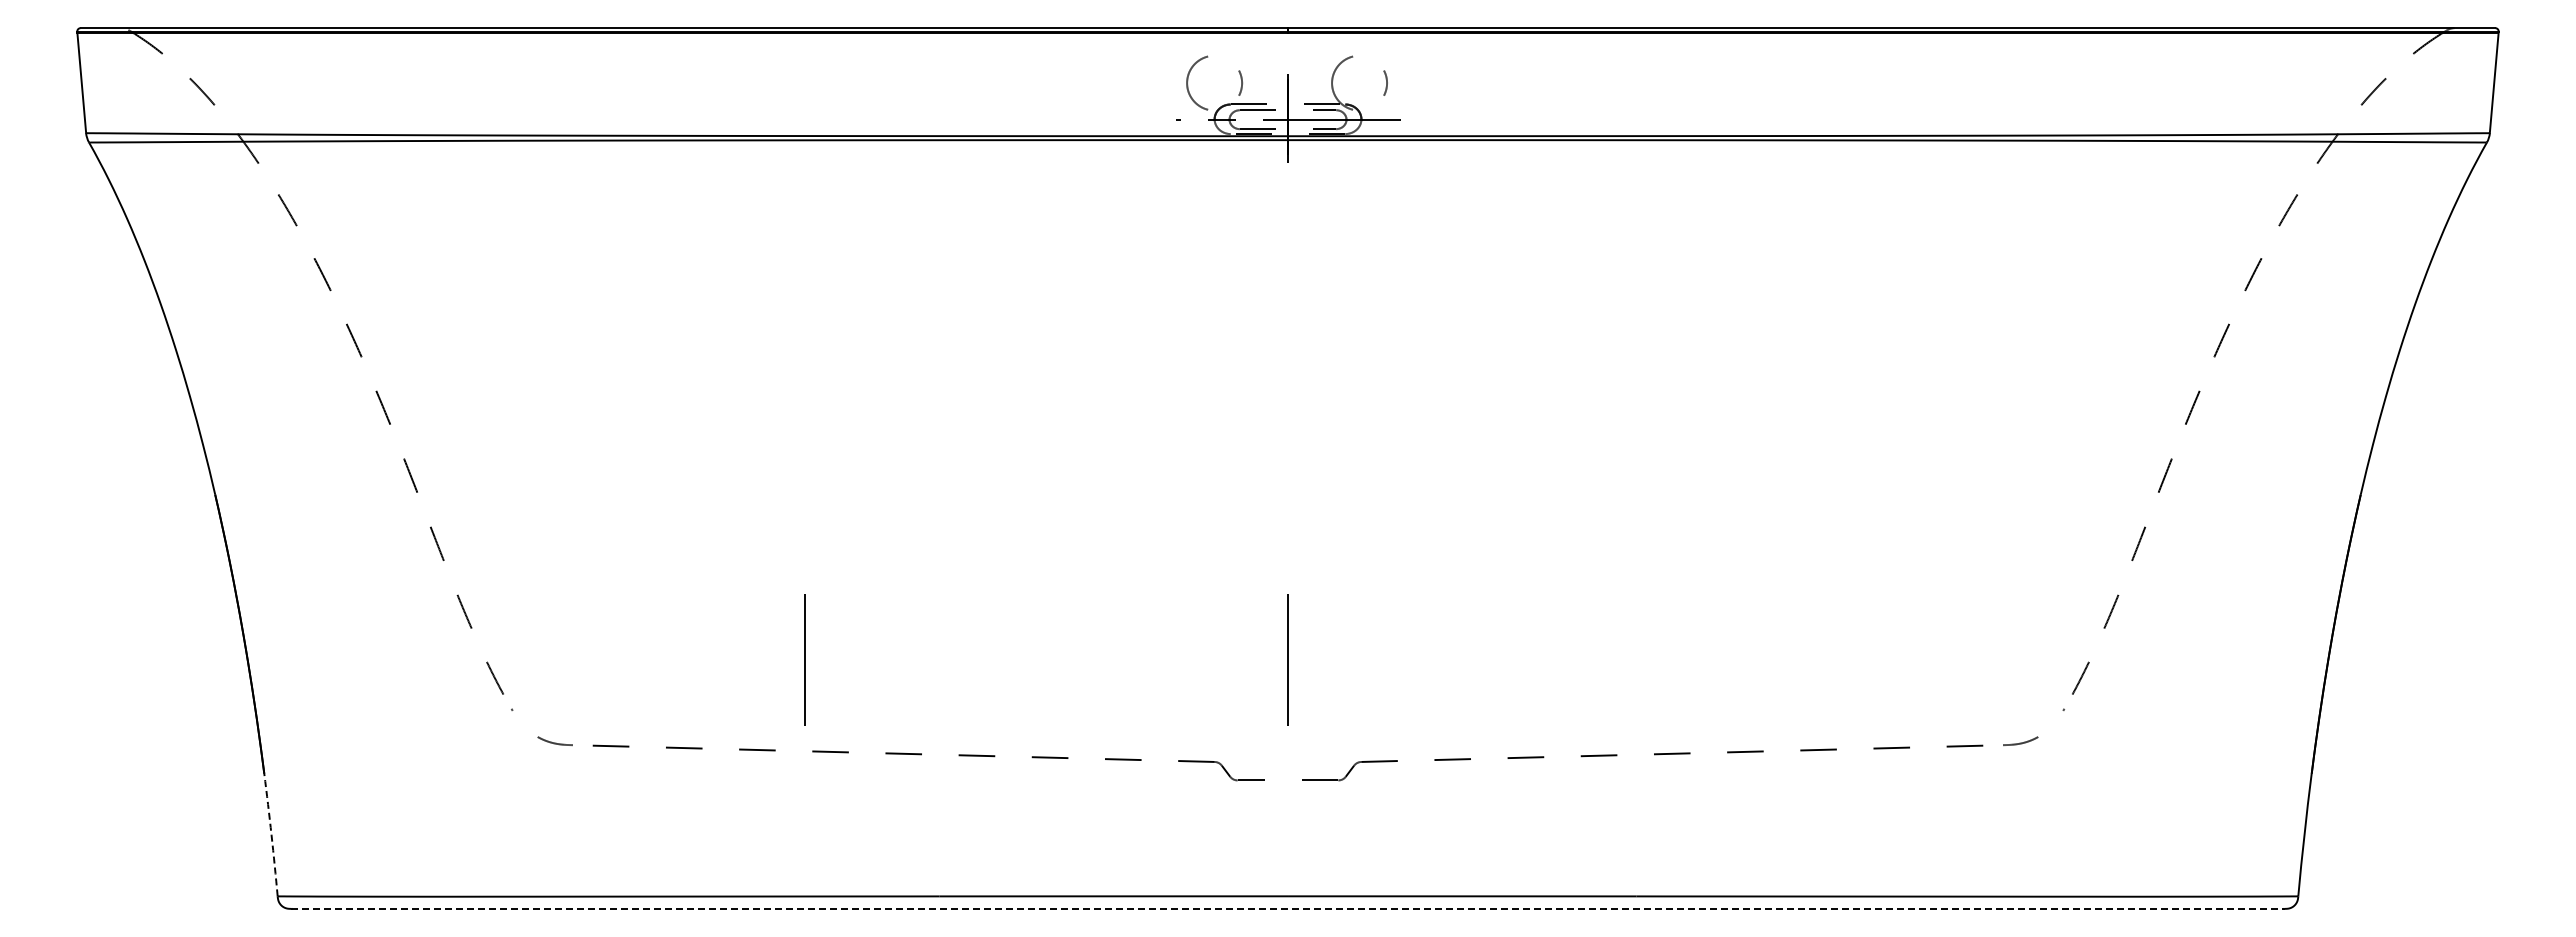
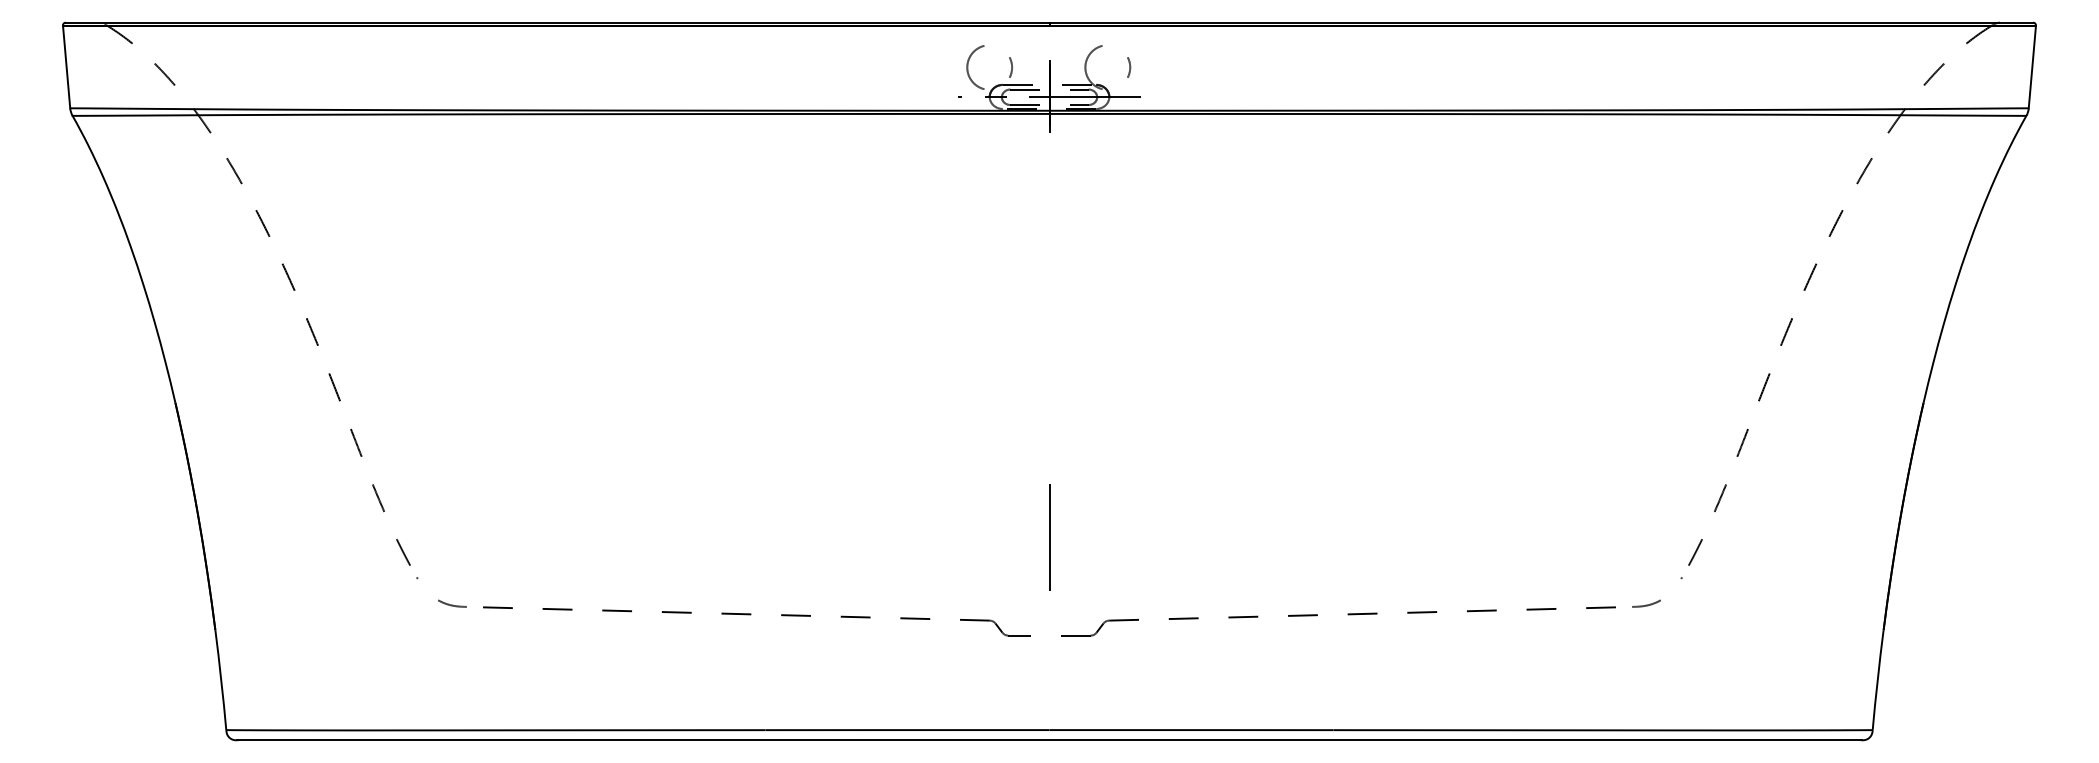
line: (804, 659) -> (655, 537), removed
arc: (271, 835) -> (221, 680), dashed -> solid
line: (1288, 908) -> (1049, 740), dashed -> solid

